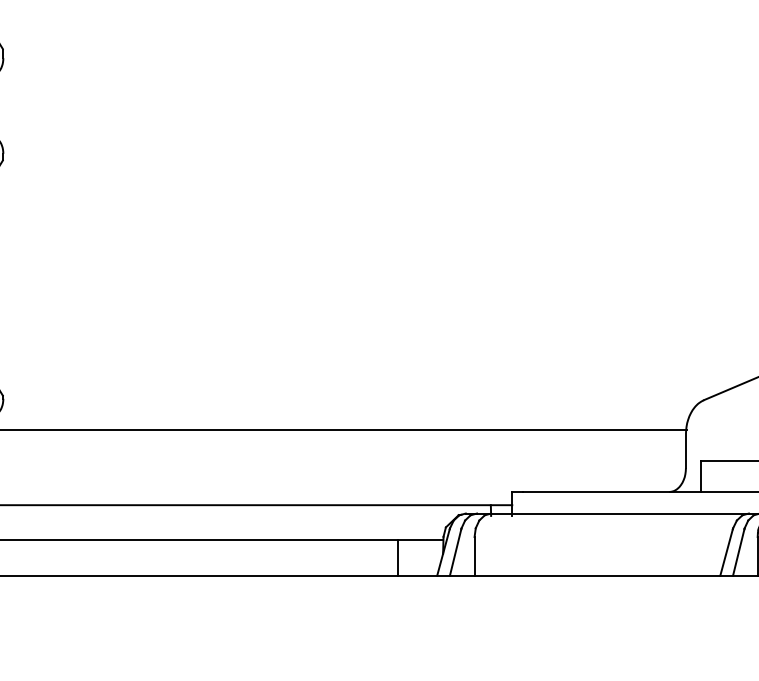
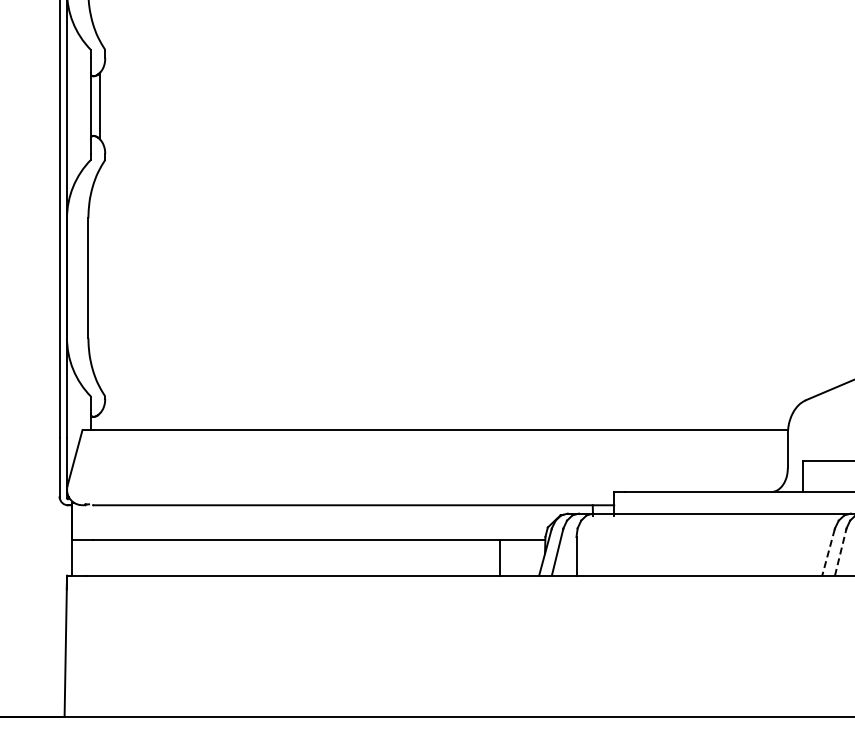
line: (738, 552) -> (840, 552), solid -> dashed
line: (726, 553) -> (828, 553), solid -> dashed

